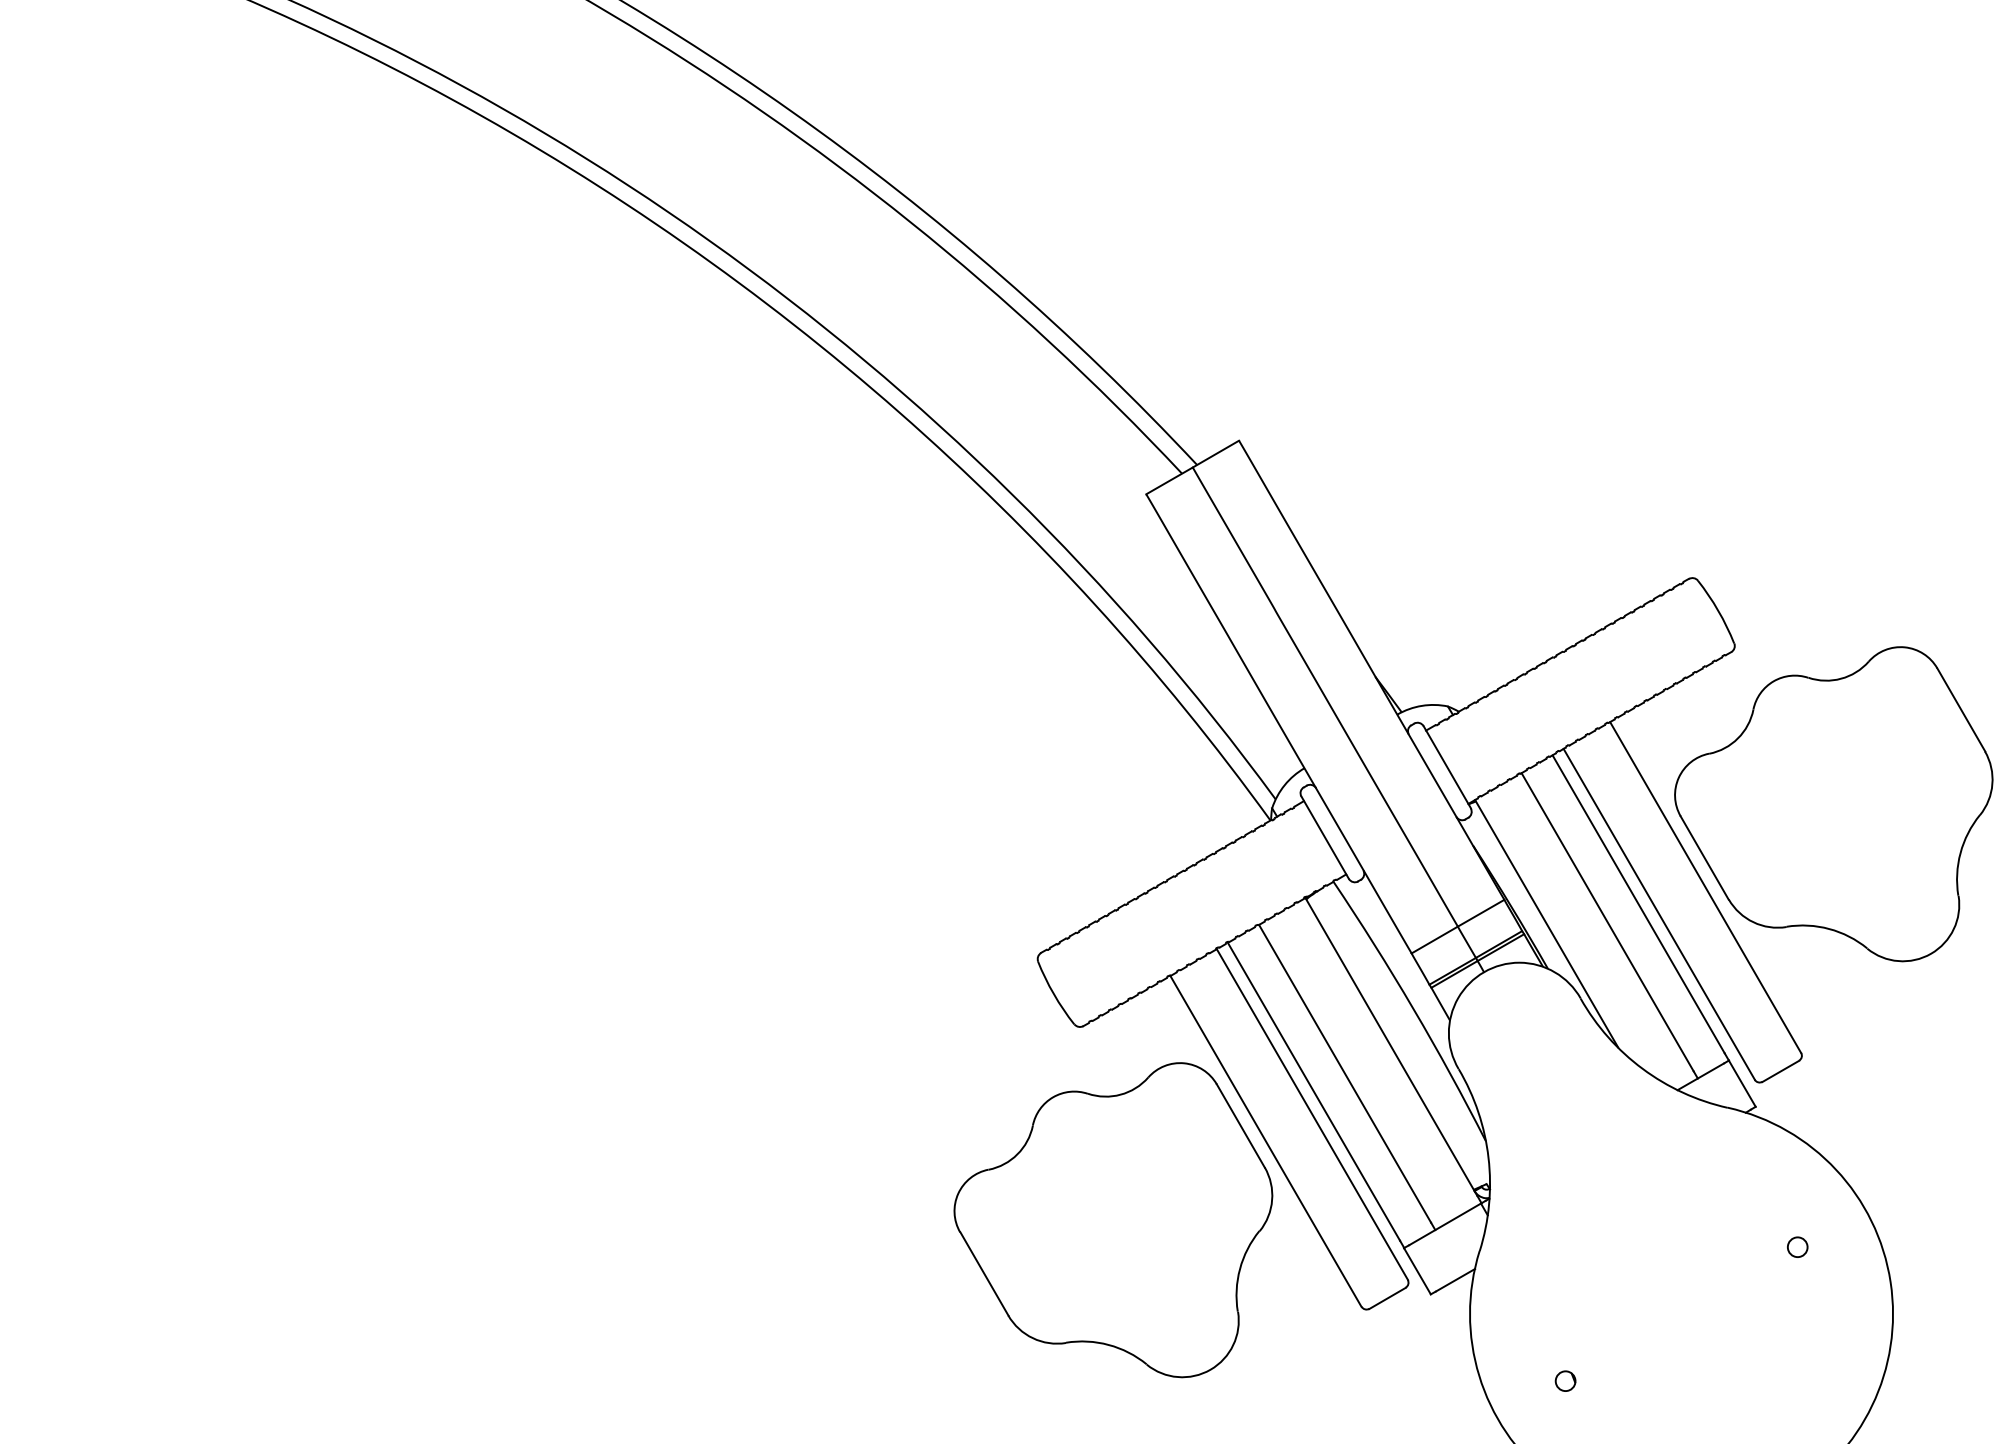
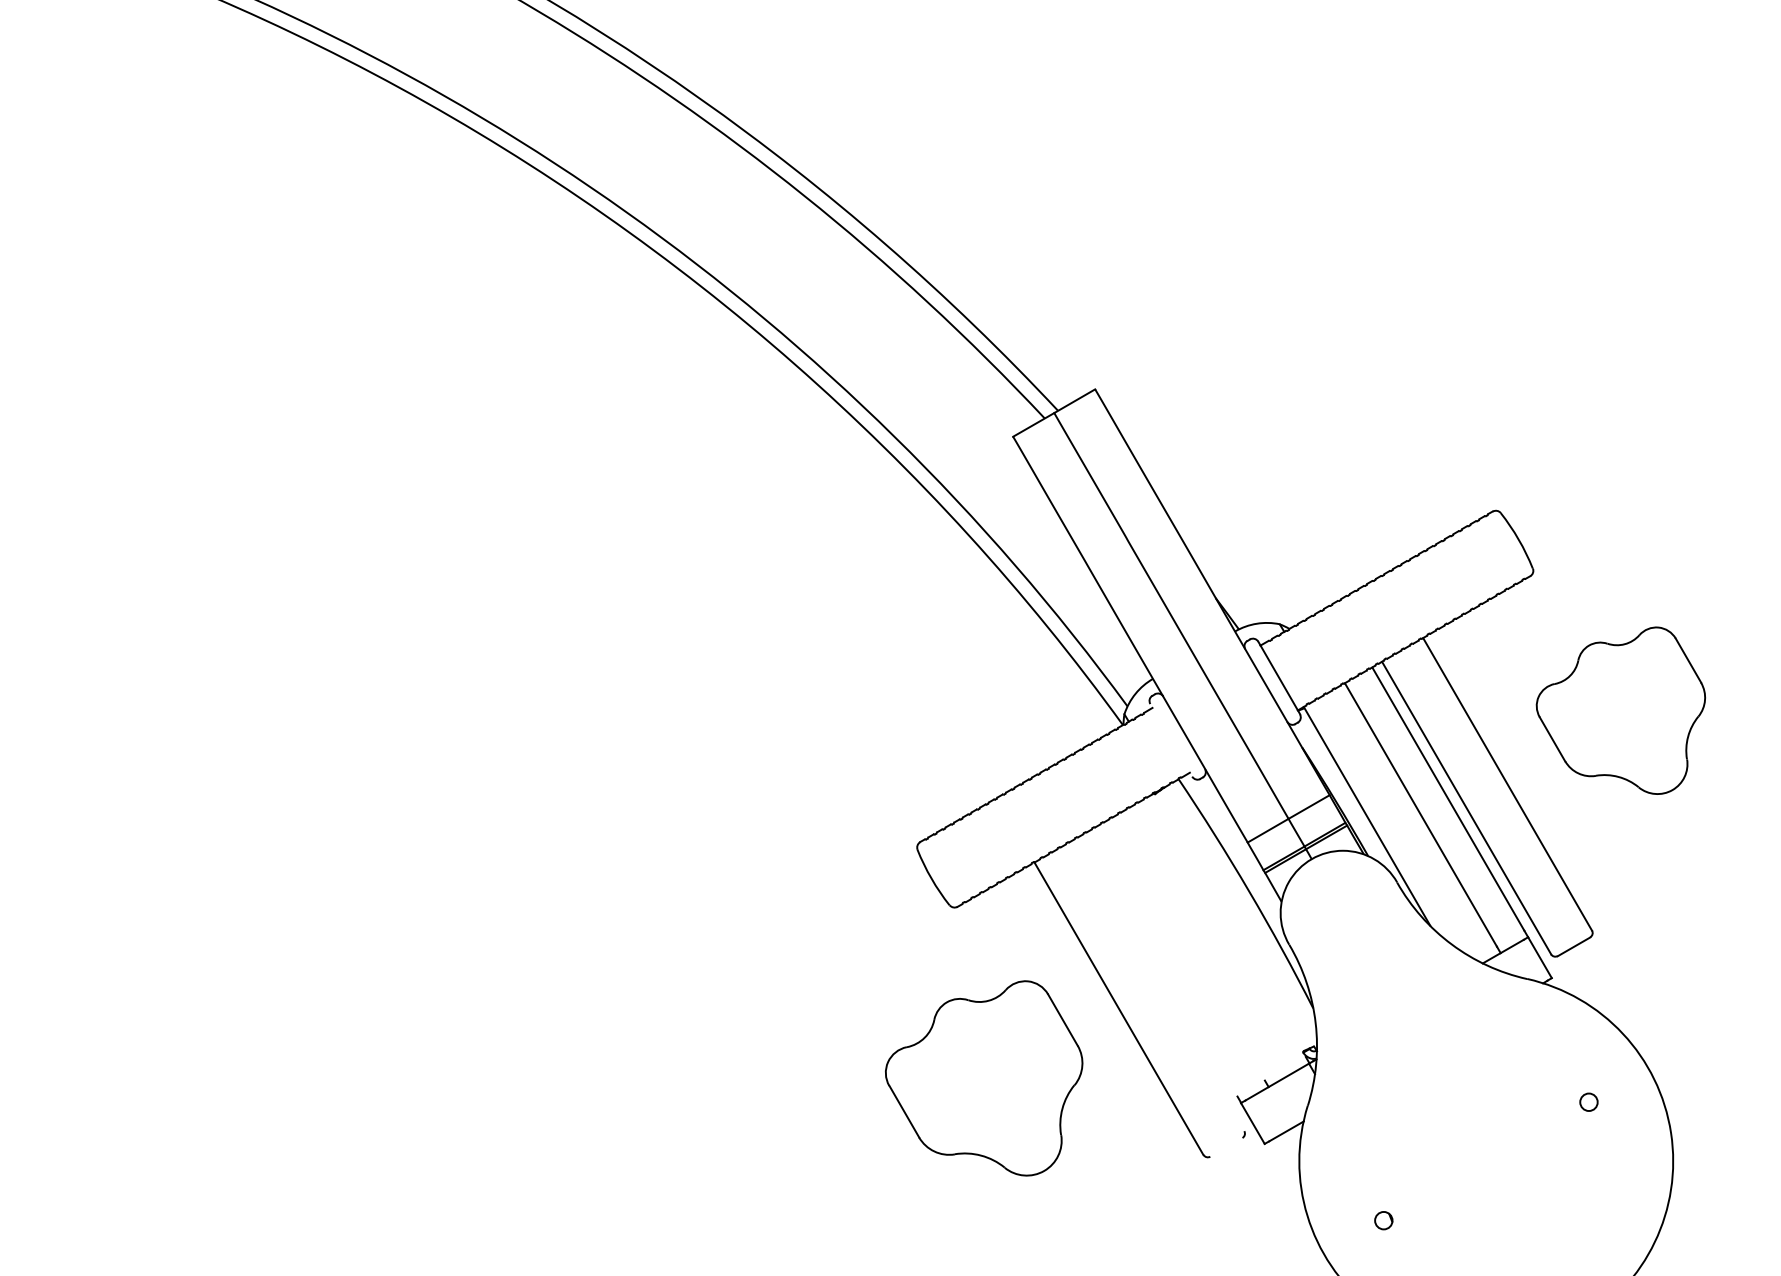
part: (1833, 804) -> (1620, 710), size x0.6
line: (1324, 837) -> (1170, 740), removed
line: (1391, 1046) -> (1229, 924), removed
line: (1345, 1073) -> (1189, 948), removed
line: (1313, 1091) -> (1160, 964), removed
line: (1311, 1113) -> (1159, 984), removed
part: (1113, 1220) -> (984, 1078), size x0.7
line: (1387, 1298) -> (1226, 1147), removed

